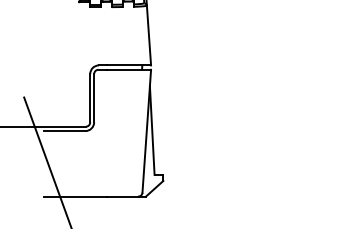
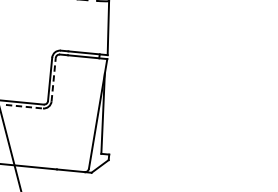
line: (94, 97) -> (54, 79), solid -> dashed
line: (64, 131) -> (24, 107), solid -> dashed

